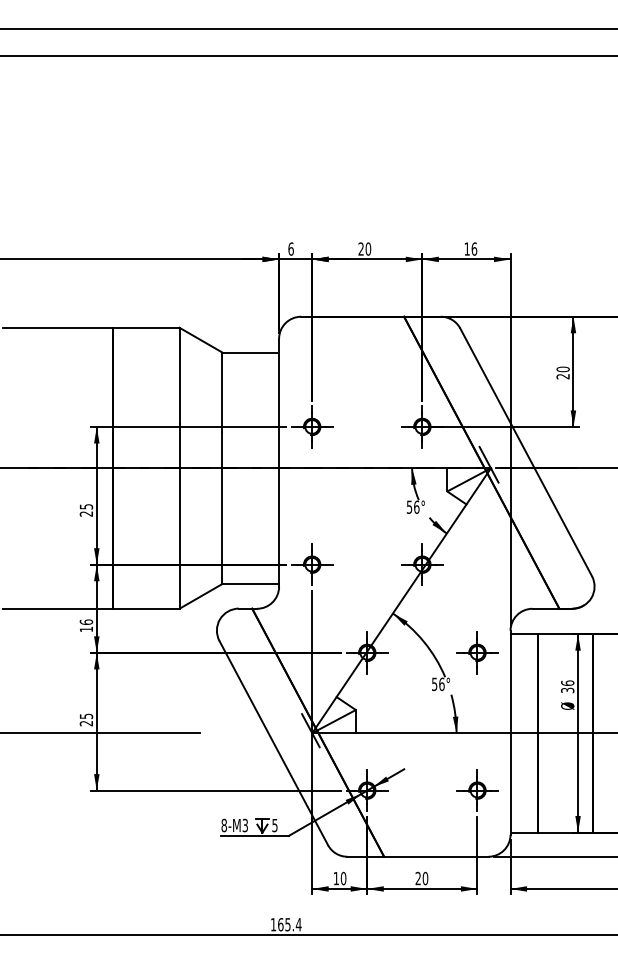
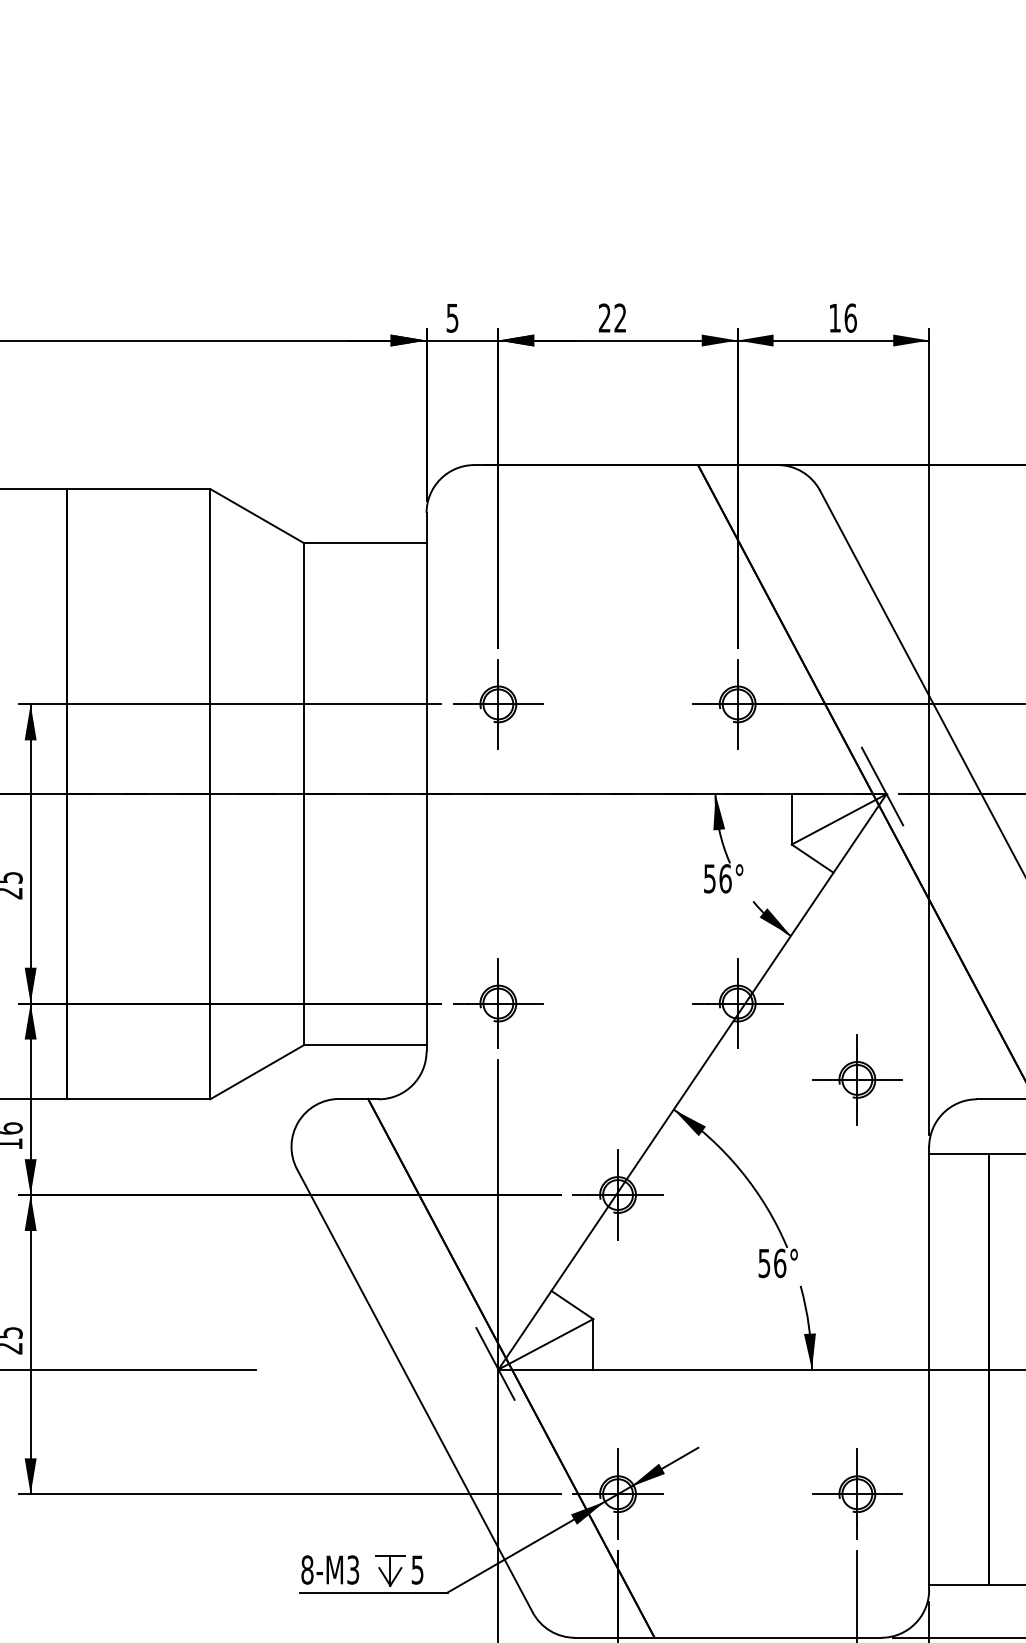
text: (290, 248) -> (451, 316), 6 -> 5
text: (368, 248) -> (620, 316), 20 -> 22
part: (477, 652) -> (857, 1079), moved

